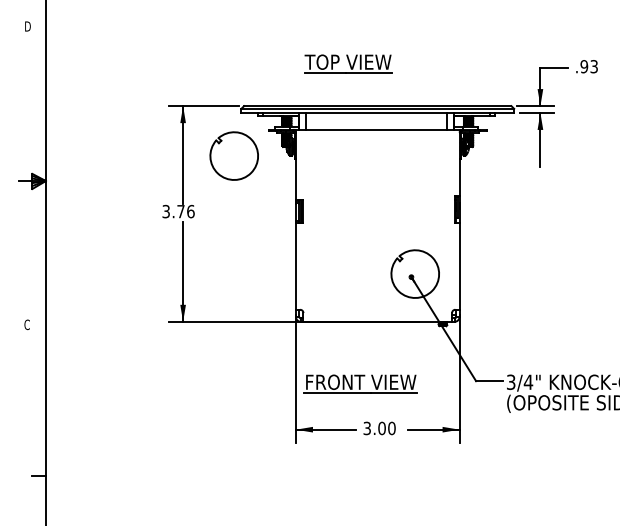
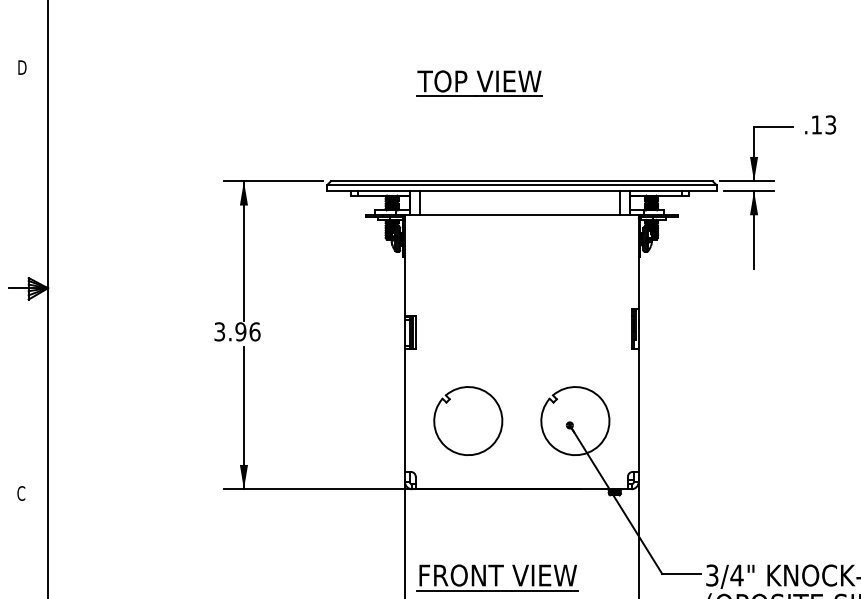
part: (348, 63) -> (480, 83), moved
text: (584, 66) -> (816, 124), .93 -> .13
part: (233, 155) -> (467, 420), moved
text: (180, 211) -> (240, 331), 3.76 -> 3.96

